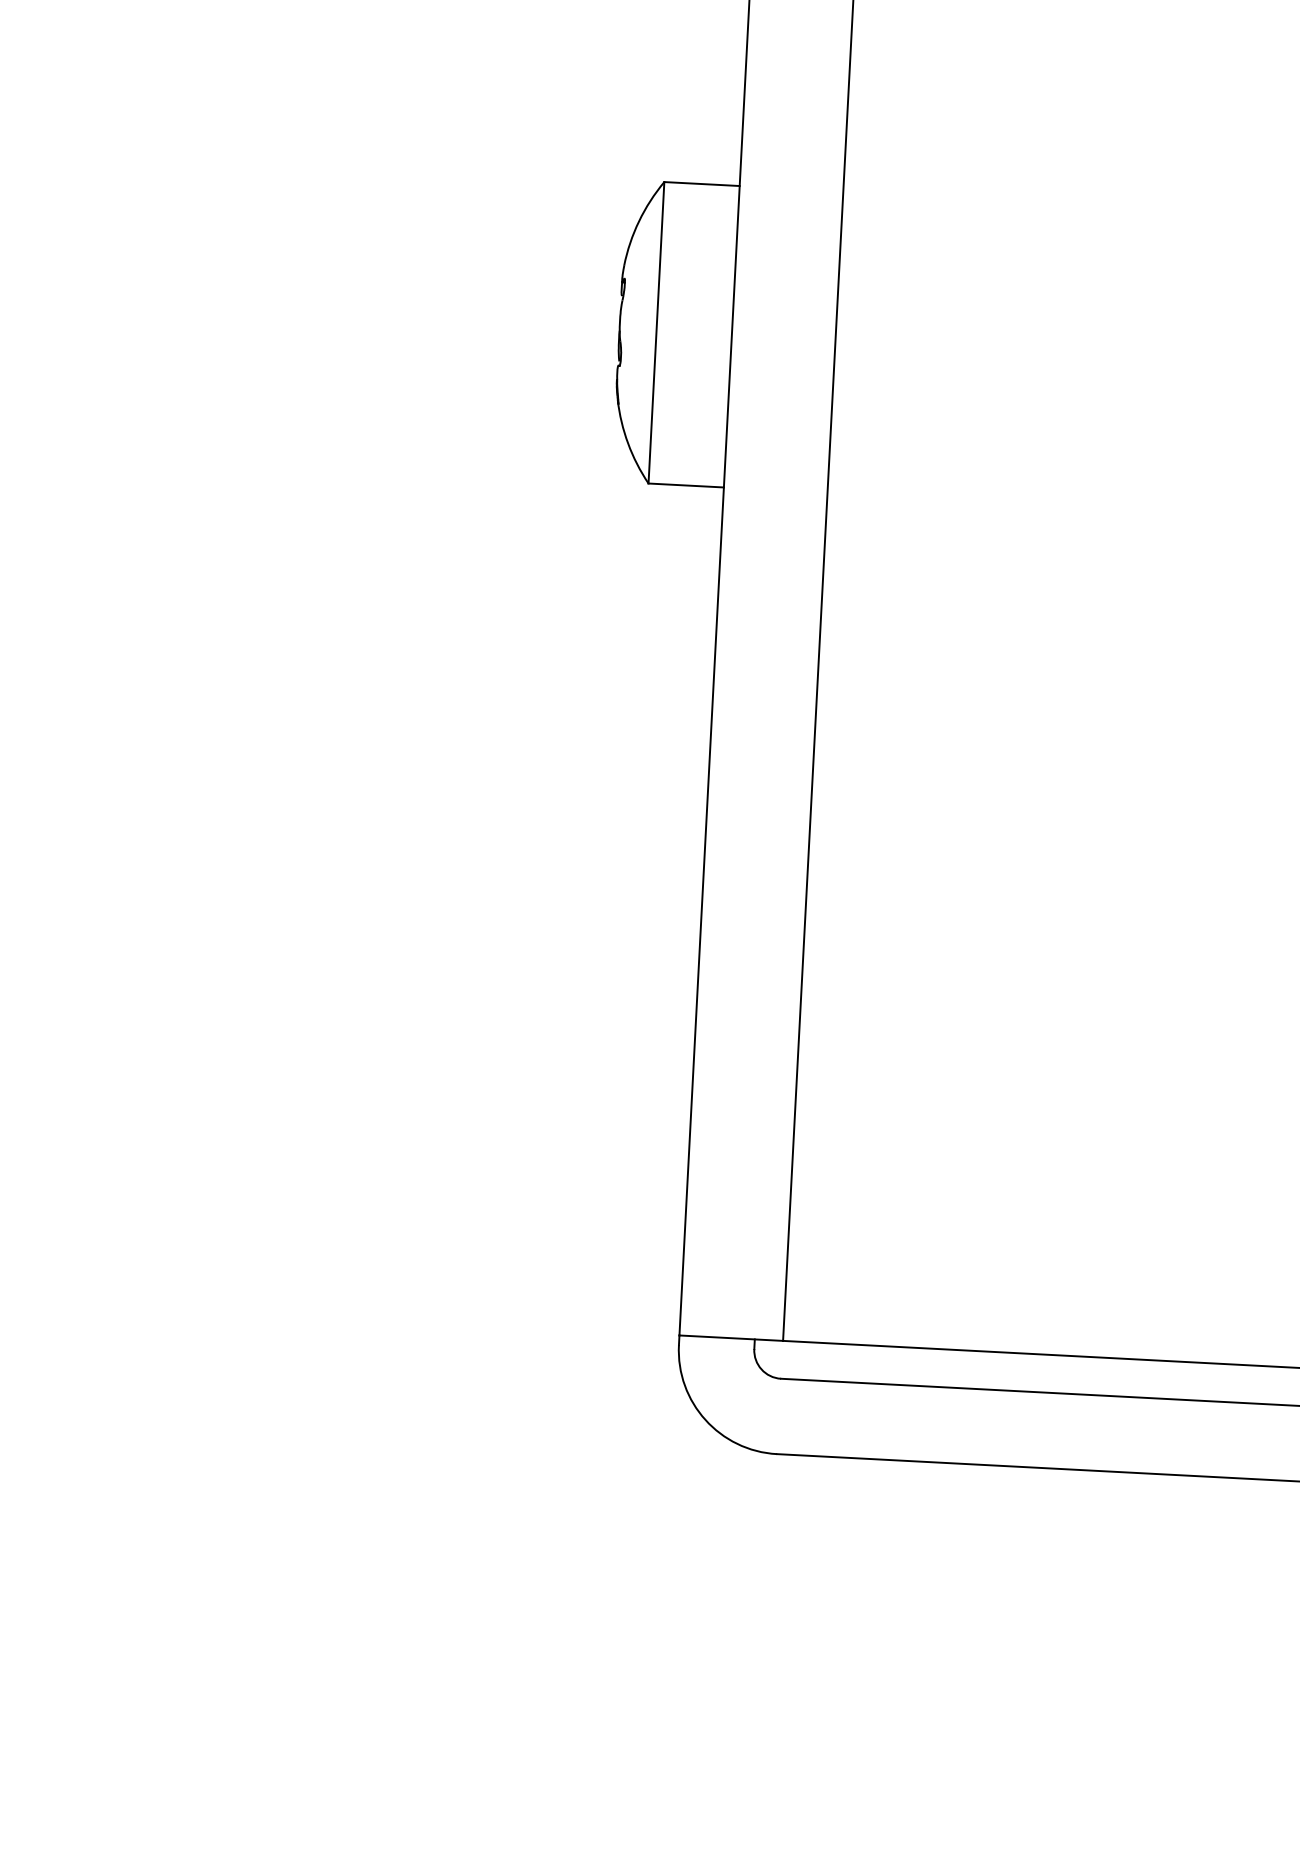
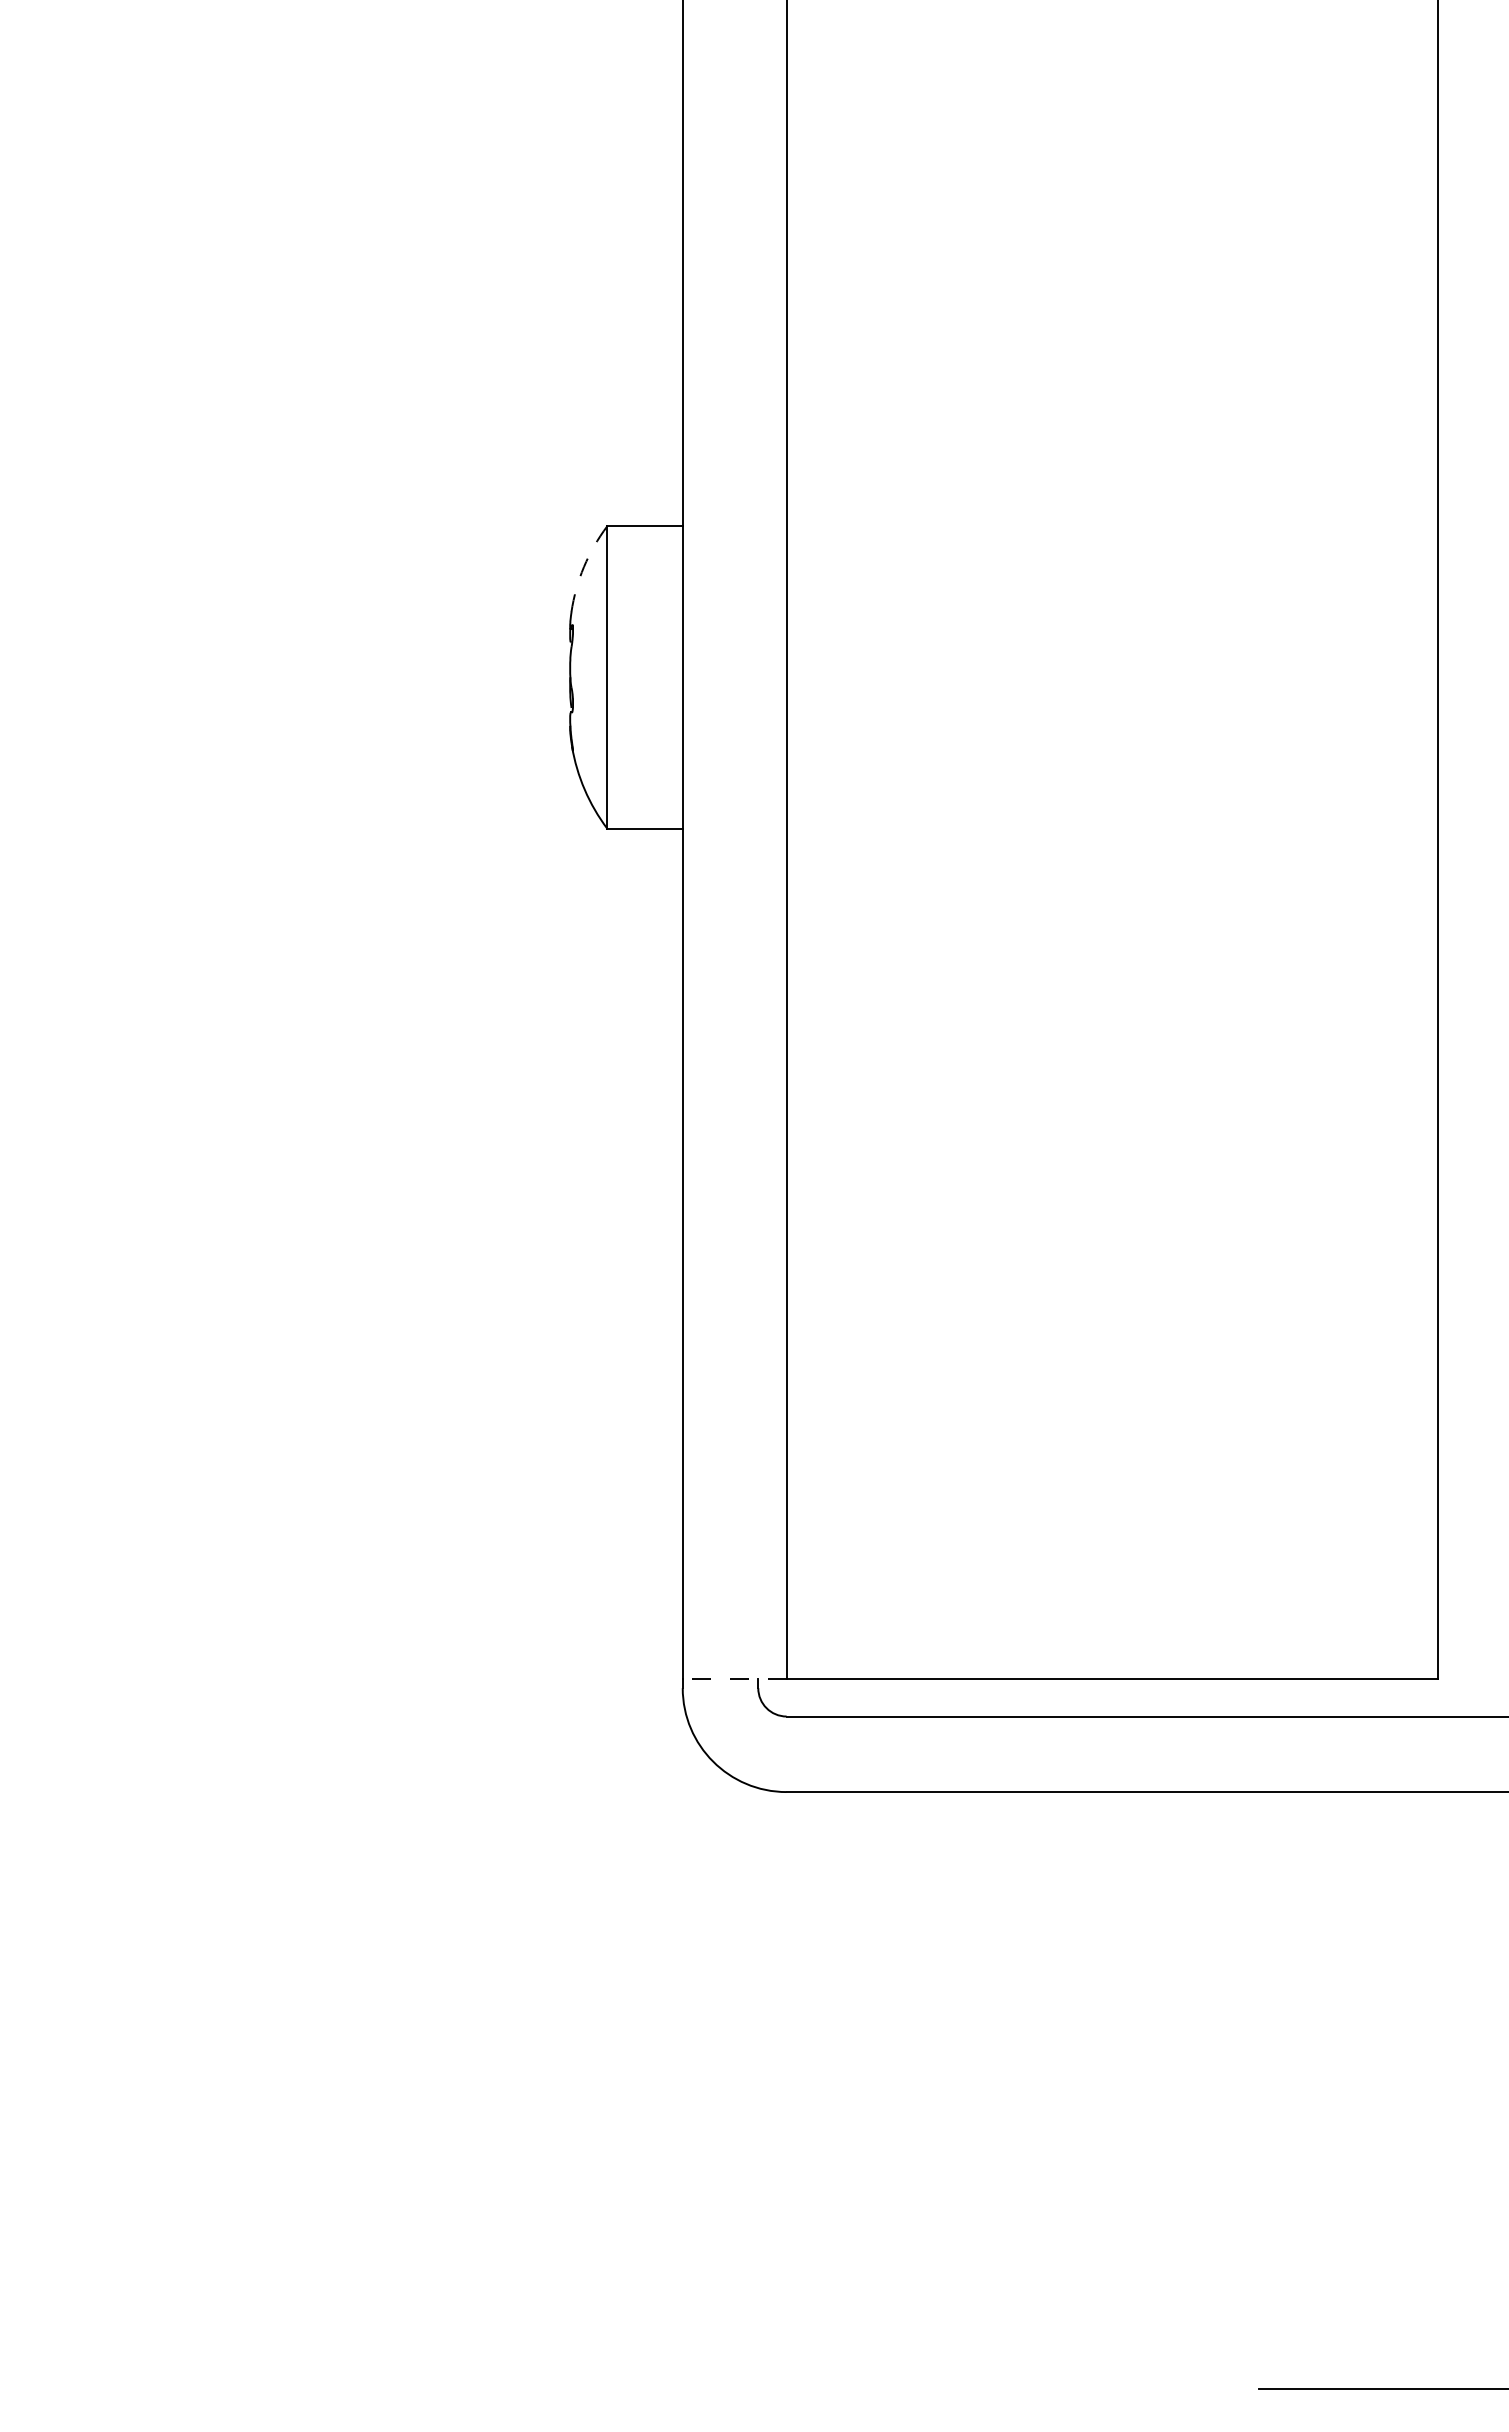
arc: (639, 220) -> (584, 566), solid -> dashed
line: (731, 1338) -> (734, 1678), solid -> dashed

